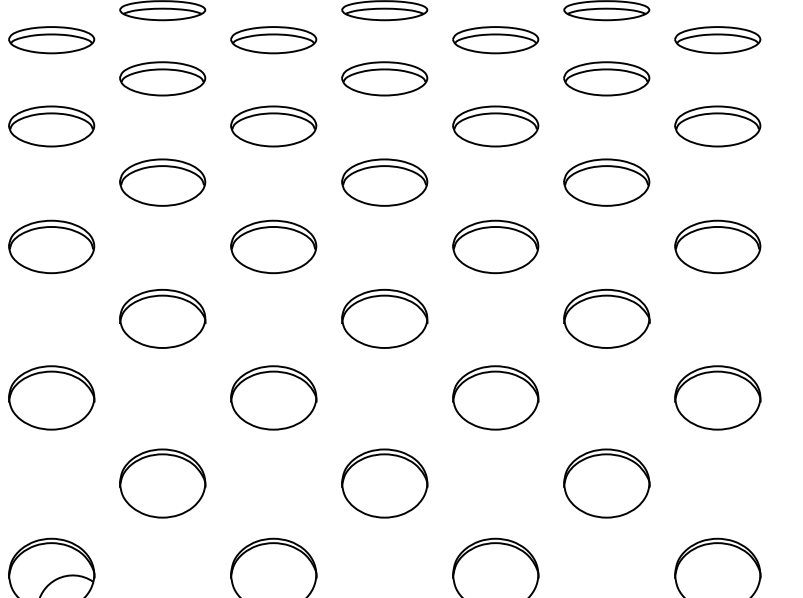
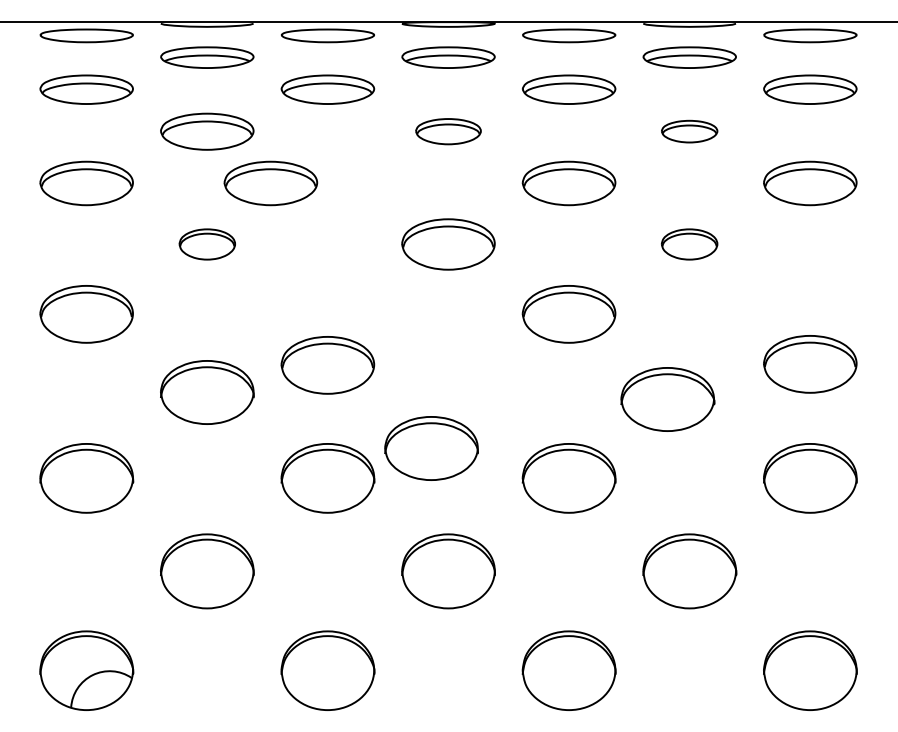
part: (384, 78) -> (448, 131), size x0.7
part: (606, 78) -> (689, 131), size x0.6
part: (273, 126) -> (270, 183), moved
part: (162, 182) -> (207, 244), size x0.6
part: (606, 182) -> (689, 244), size x0.6
part: (273, 247) -> (327, 365), moved
part: (717, 247) -> (810, 364), moved
part: (384, 318) -> (431, 448), moved
part: (606, 318) -> (667, 399), moved

